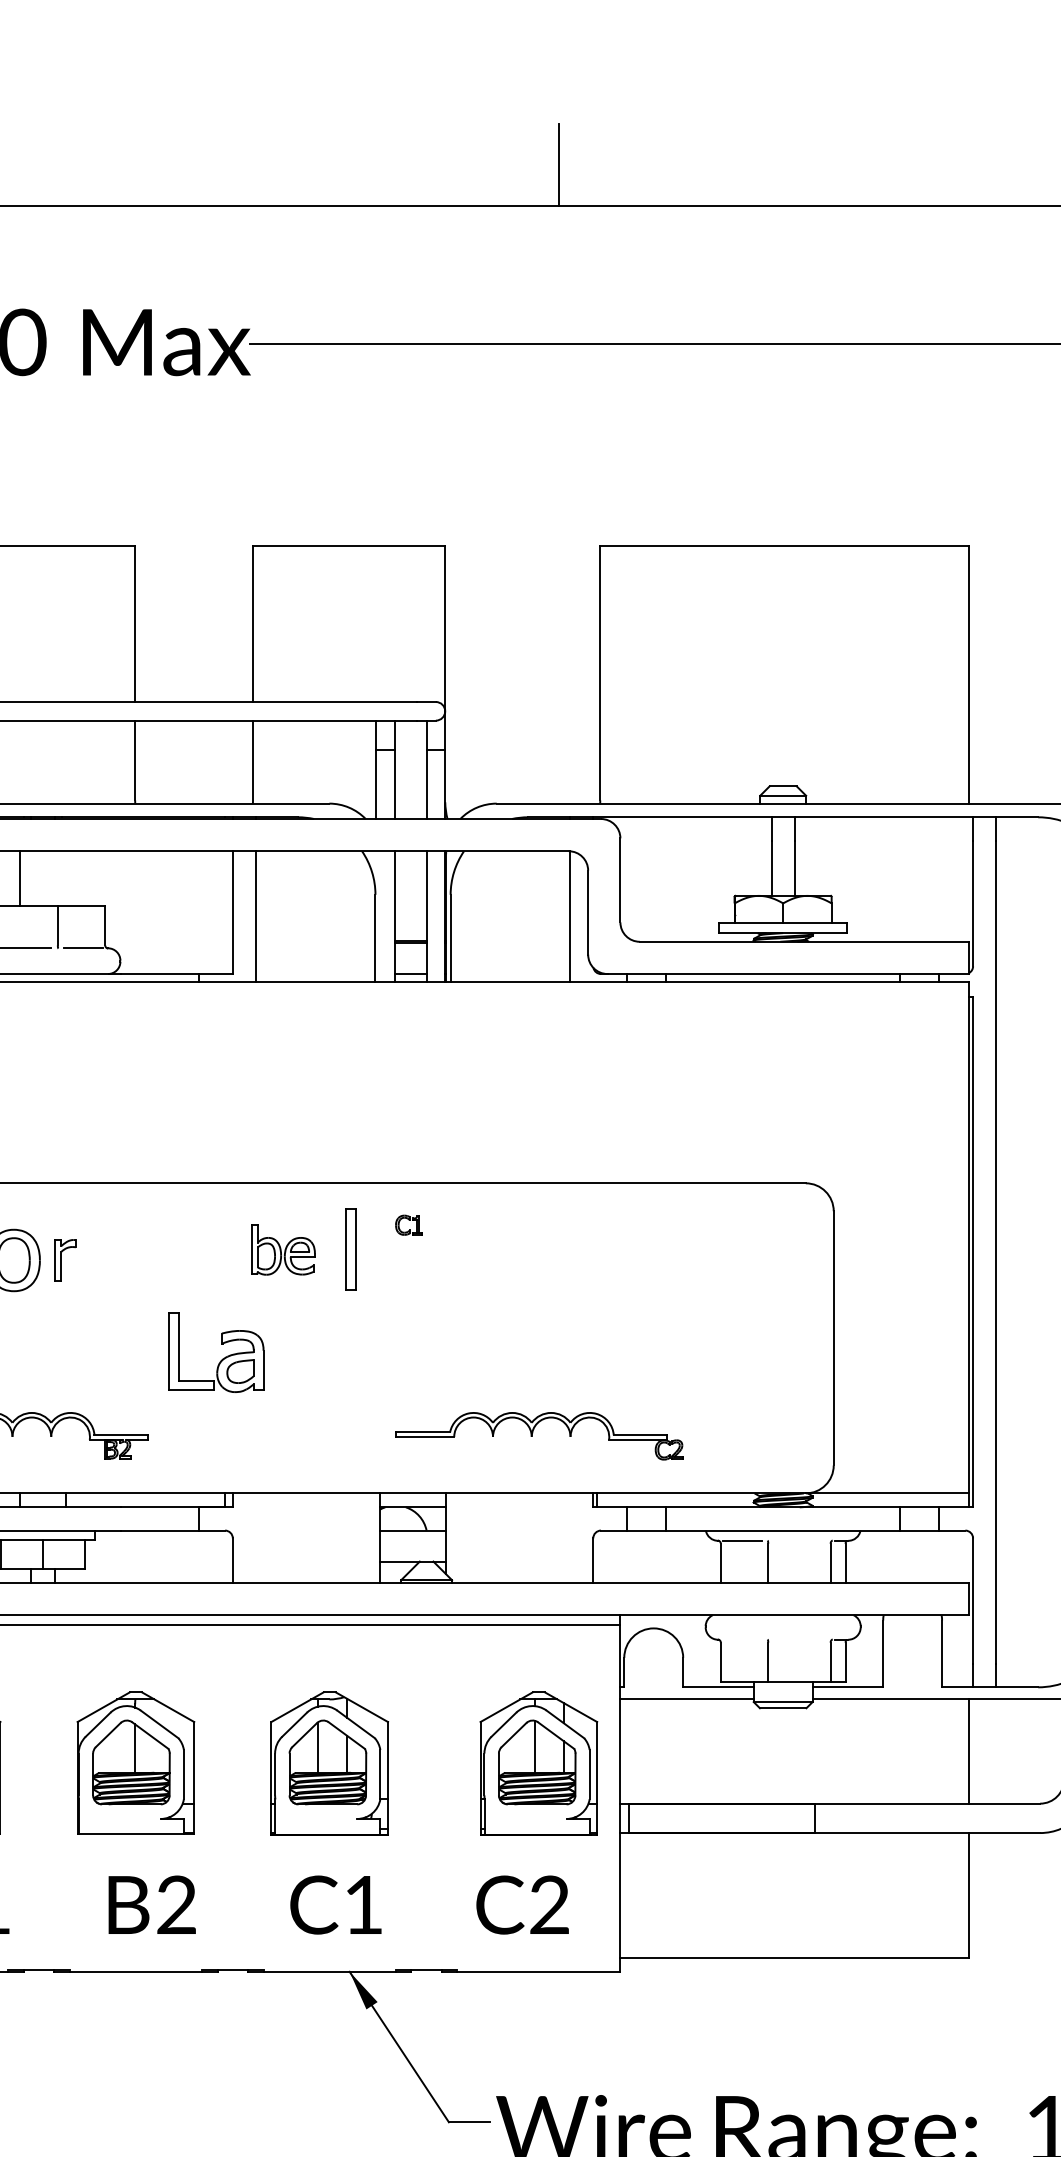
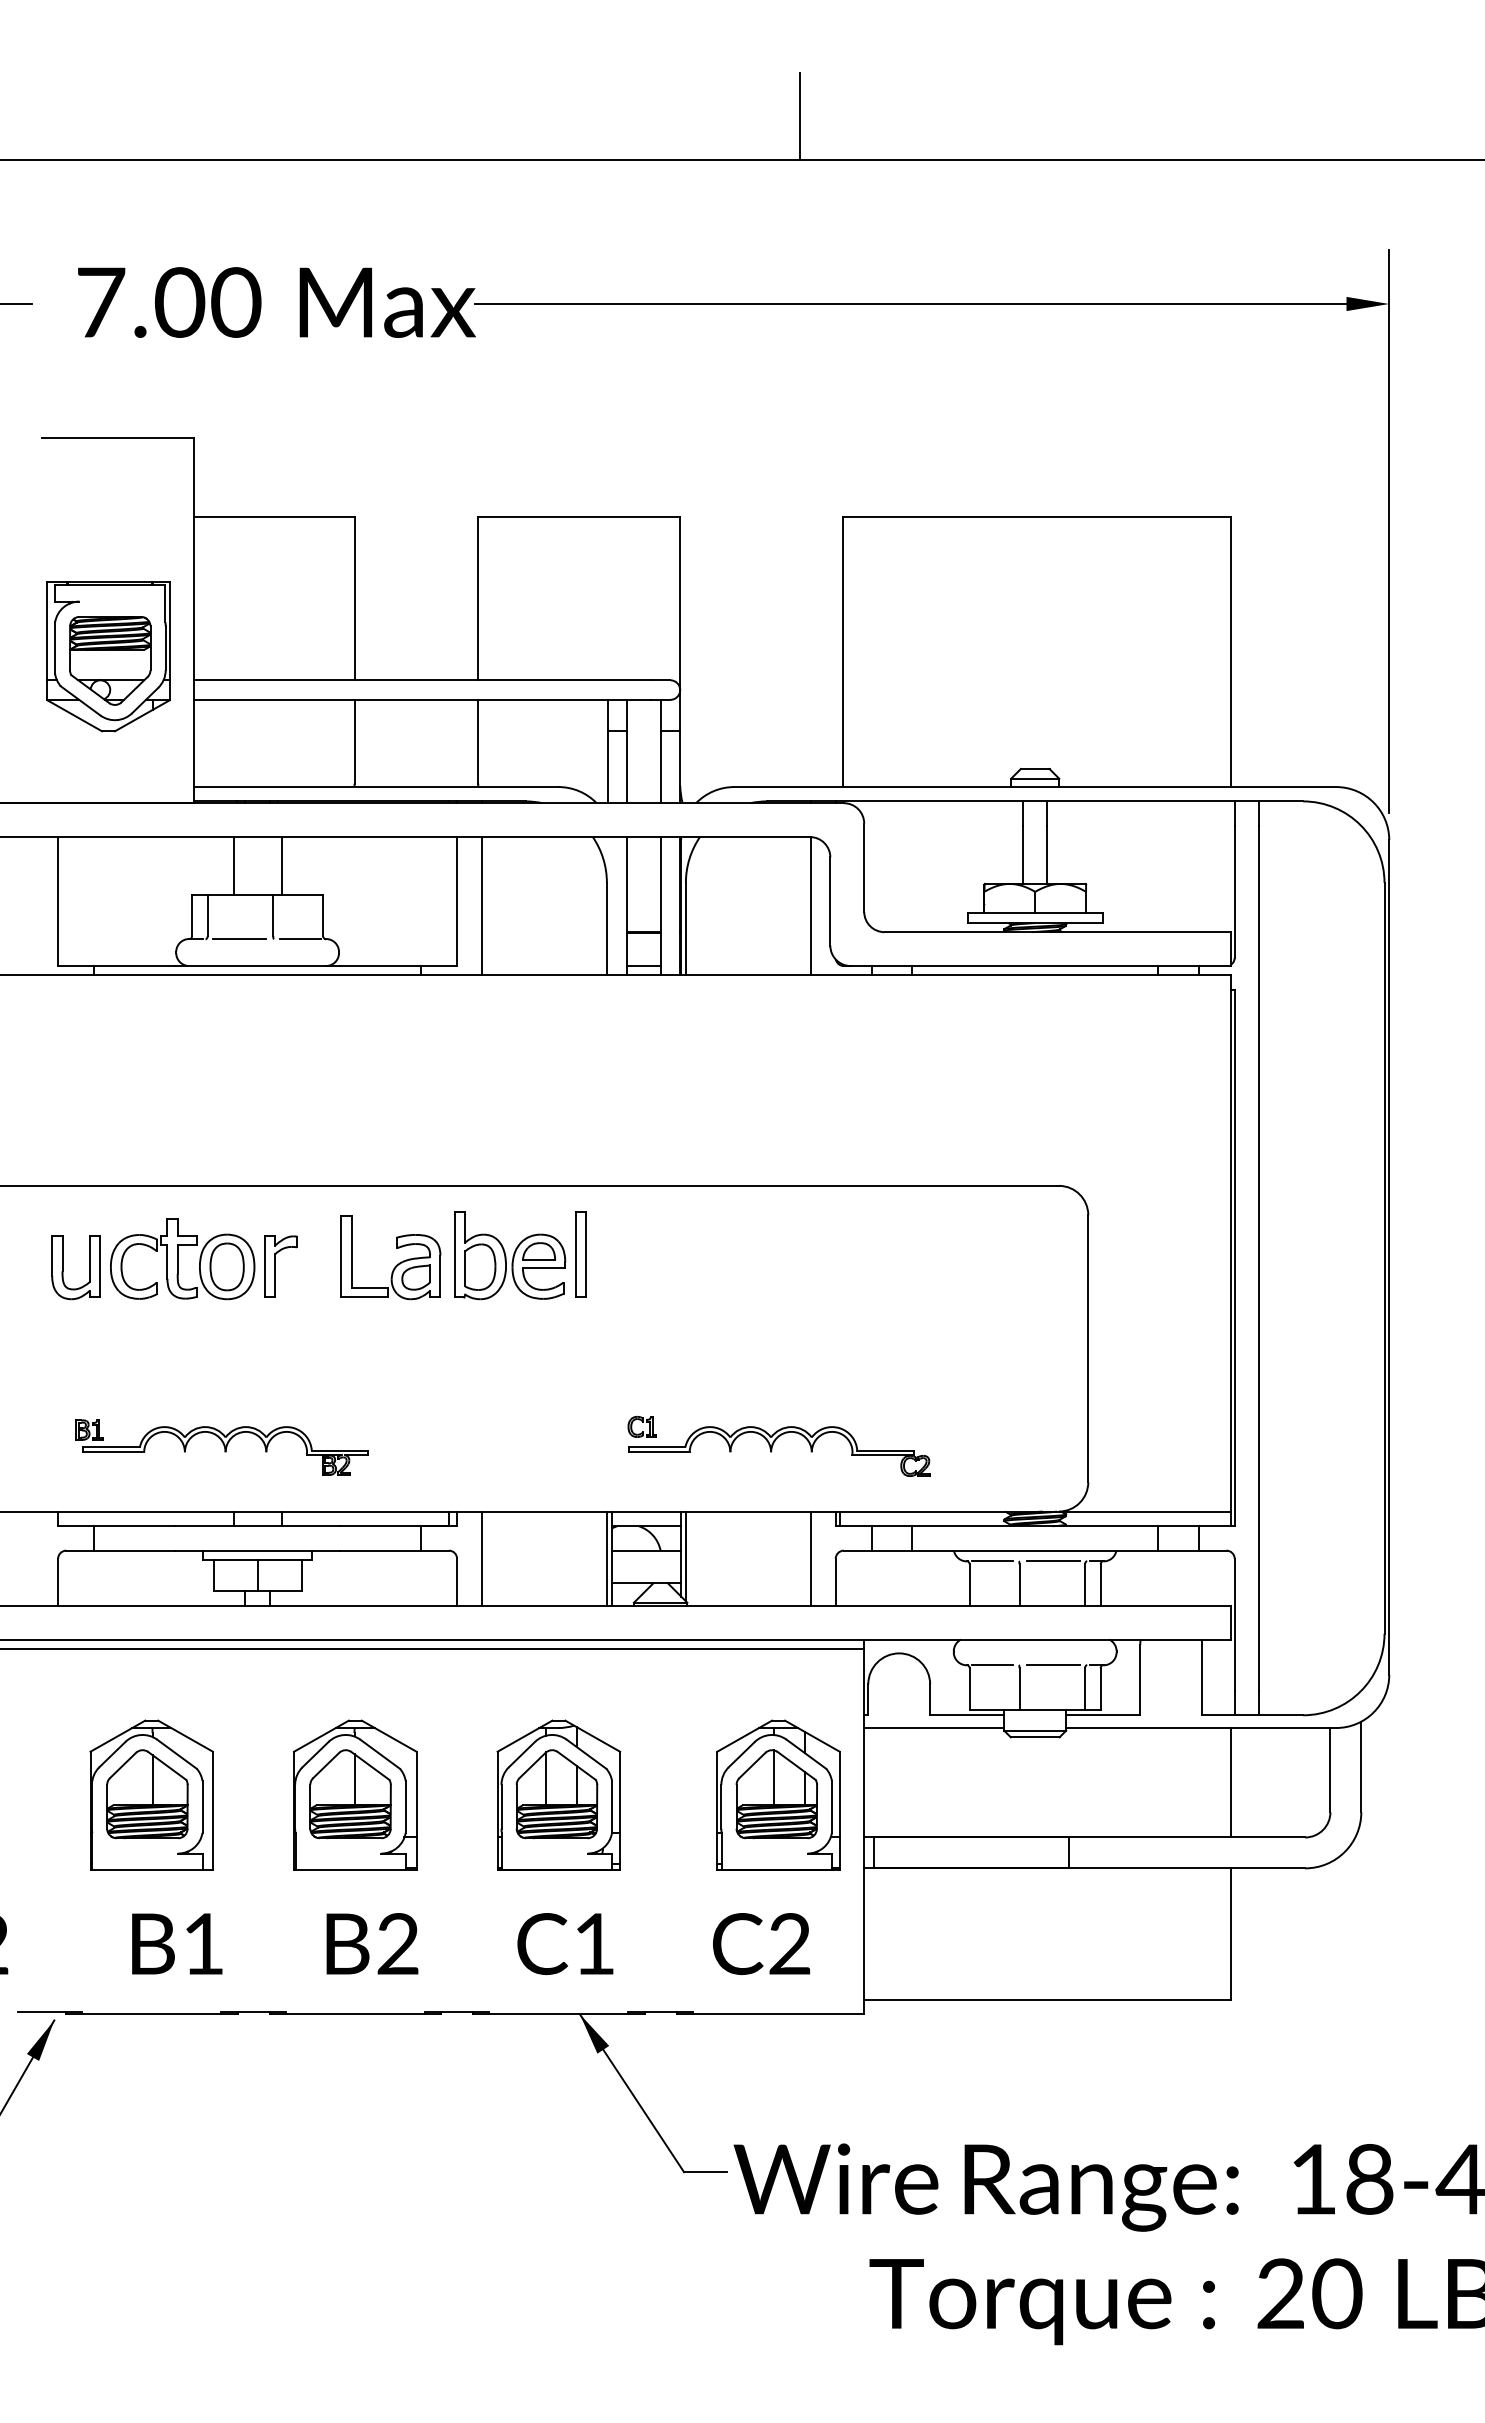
line: (65, 878) -> (281, 865), added
part: (408, 1224) -> (641, 1426), moved
part: (283, 1249) -> (510, 1255), size x1.67
part: (64, 1260) -> (280, 1266), size x1.43
part: (221, 1359) -> (396, 1264), moved
line: (450, 1536) -> (685, 1556), added
line: (256, 1538) -> (481, 1558), added
line: (375, 1538) -> (606, 1558), added
line: (570, 1538) -> (811, 1558), added
line: (799, 1540) -> (1052, 1561), added
line: (742, 1639) -> (992, 1665), added
line: (799, 1639) -> (1052, 1665), added

